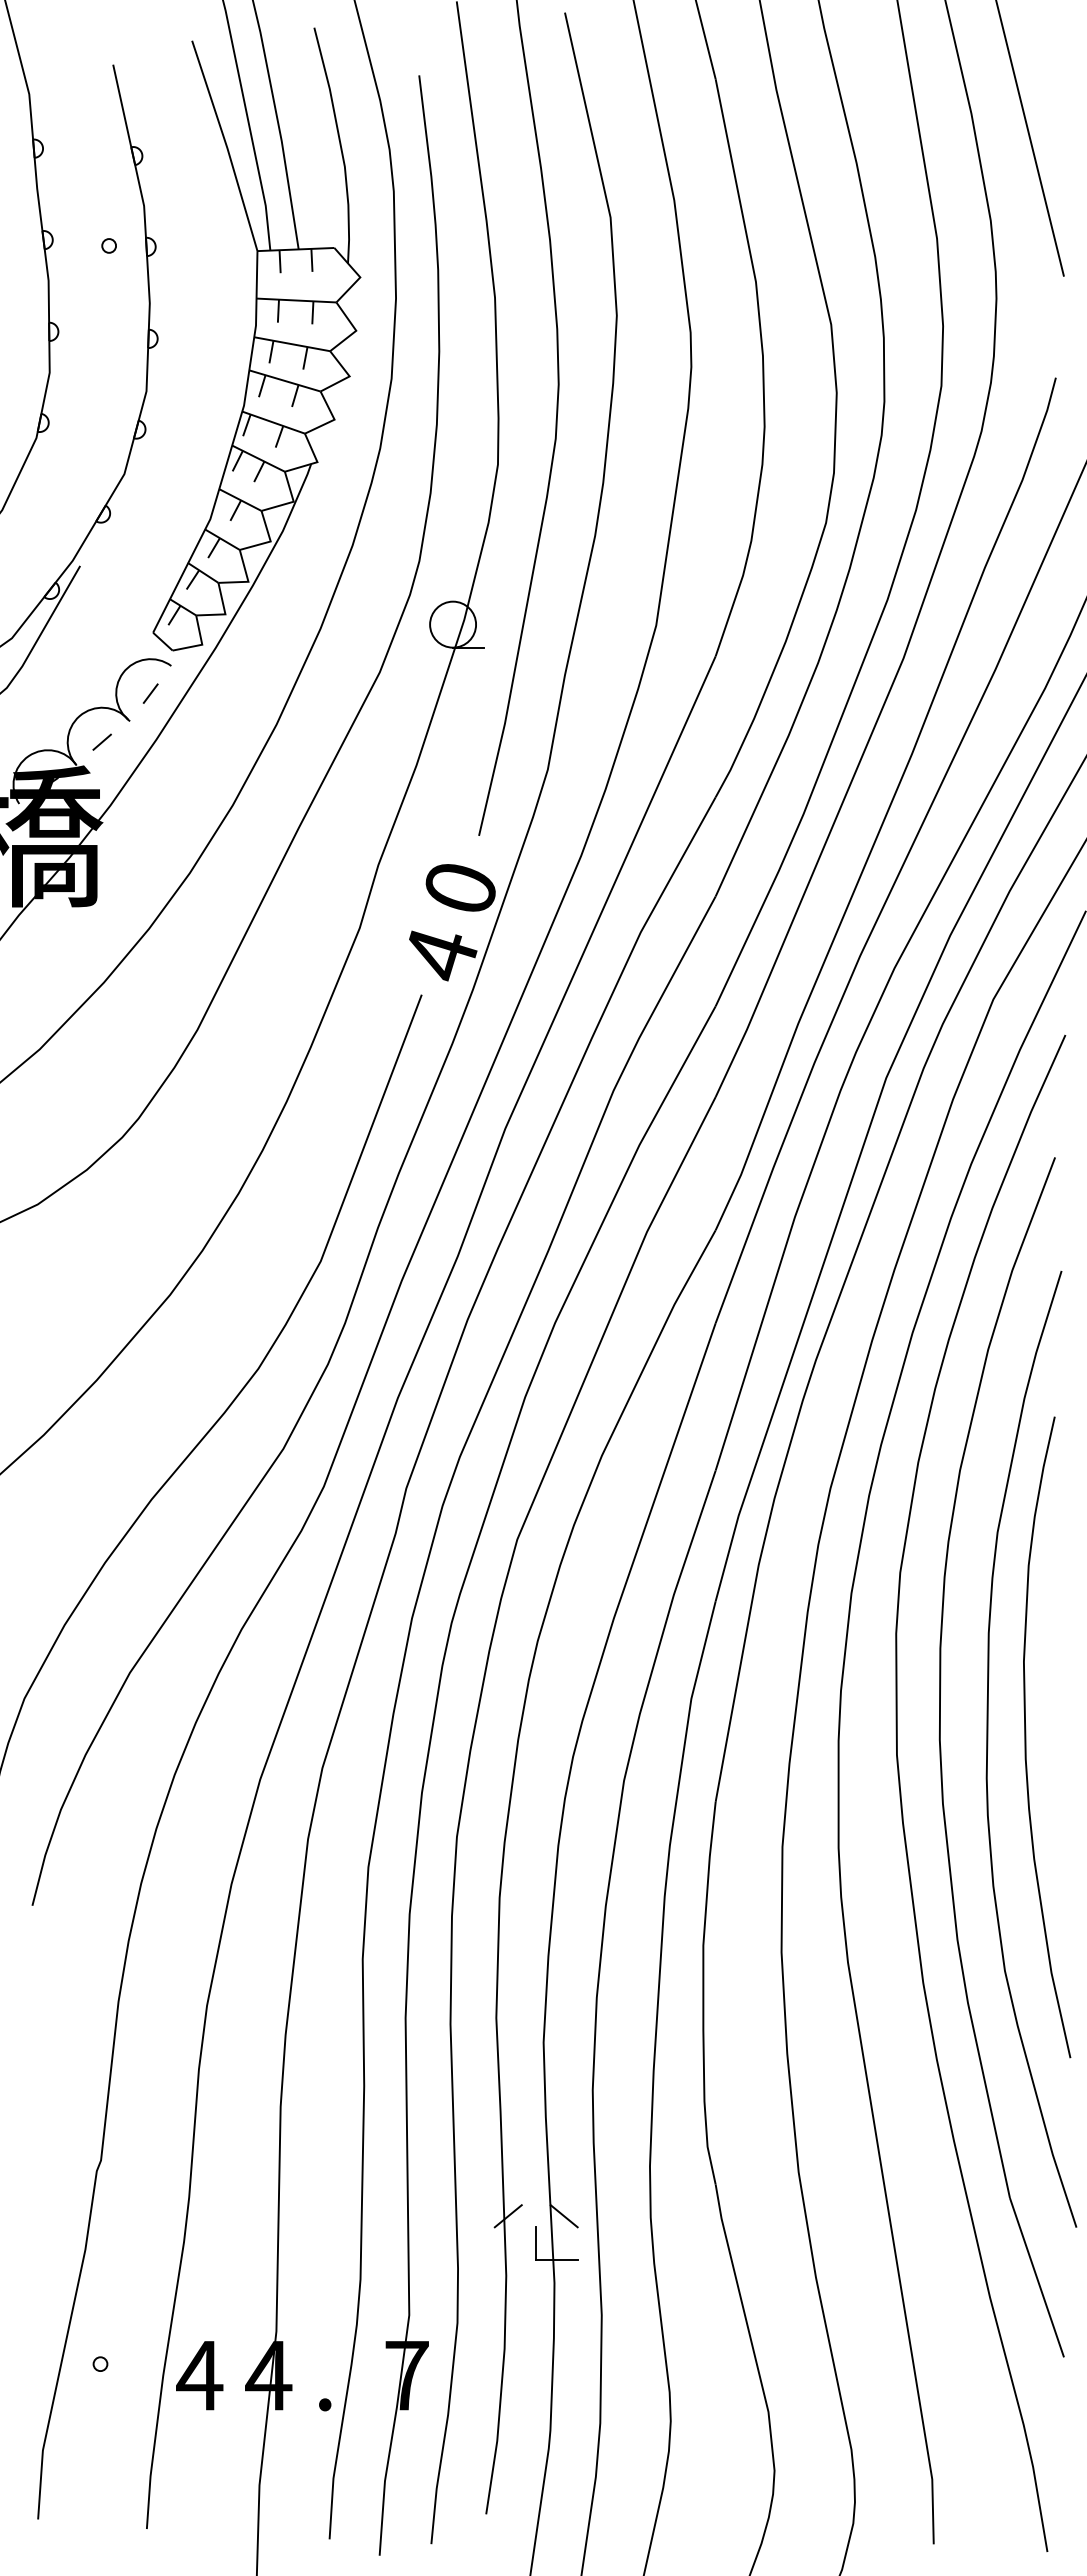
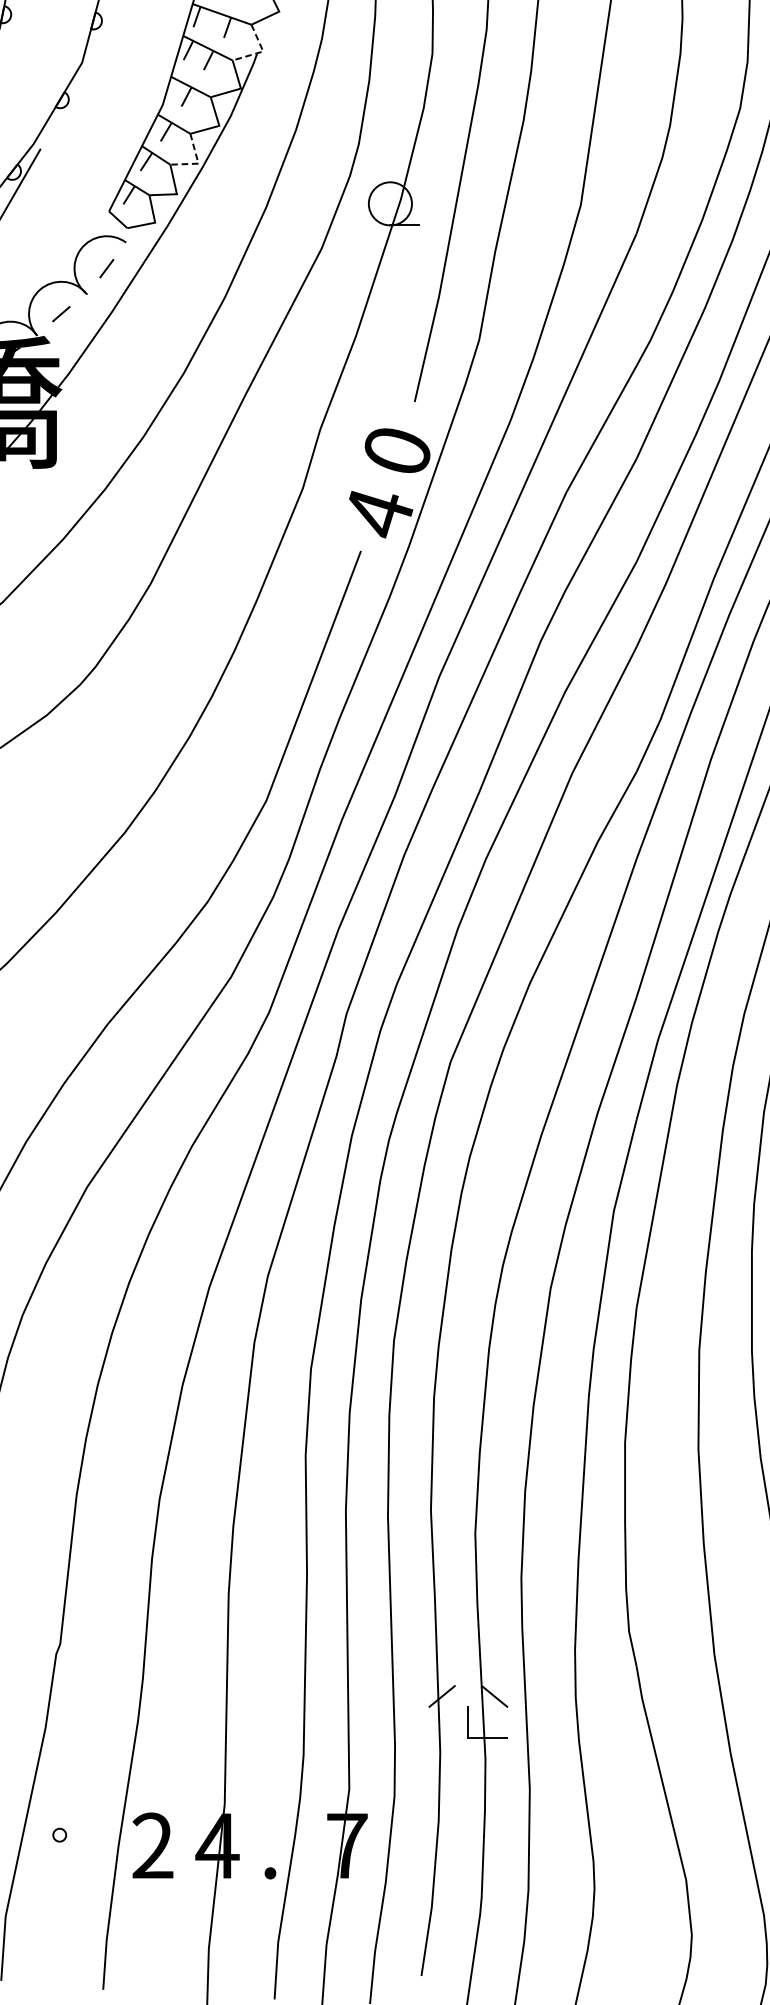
line: (316, 462) -> (262, 51), solid -> dashed
line: (248, 581) -> (198, 163), solid -> dashed
text: (199, 2375) -> (152, 1845), 4 -> 2

